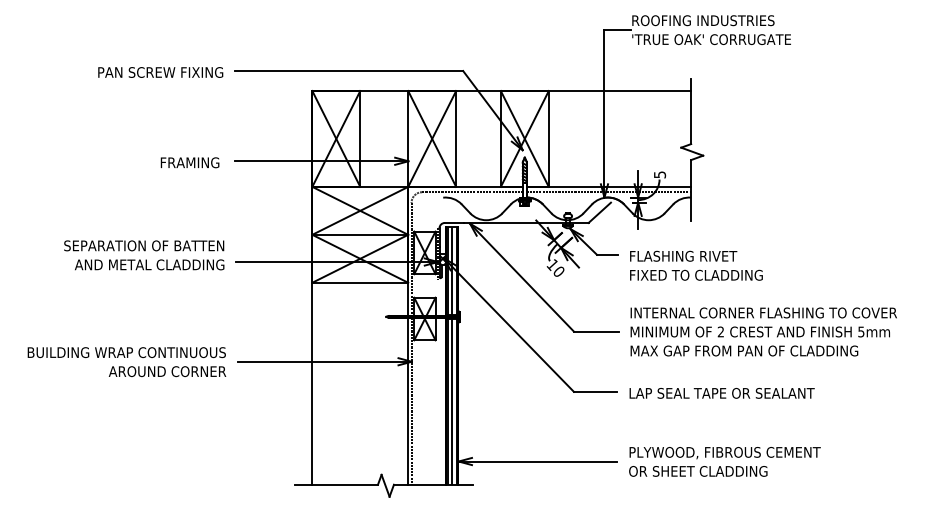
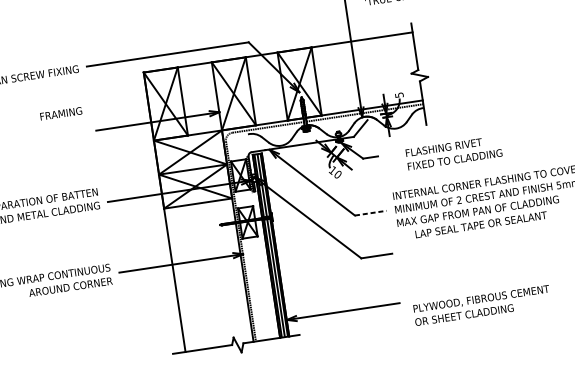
text: (189, 162) -> (60, 113), moved
text: (696, 265) -> (454, 152), moved
line: (596, 331) -> (370, 213), solid -> dashed
text: (721, 393) -> (480, 224), moved
text: (724, 461) -> (481, 305), moved

